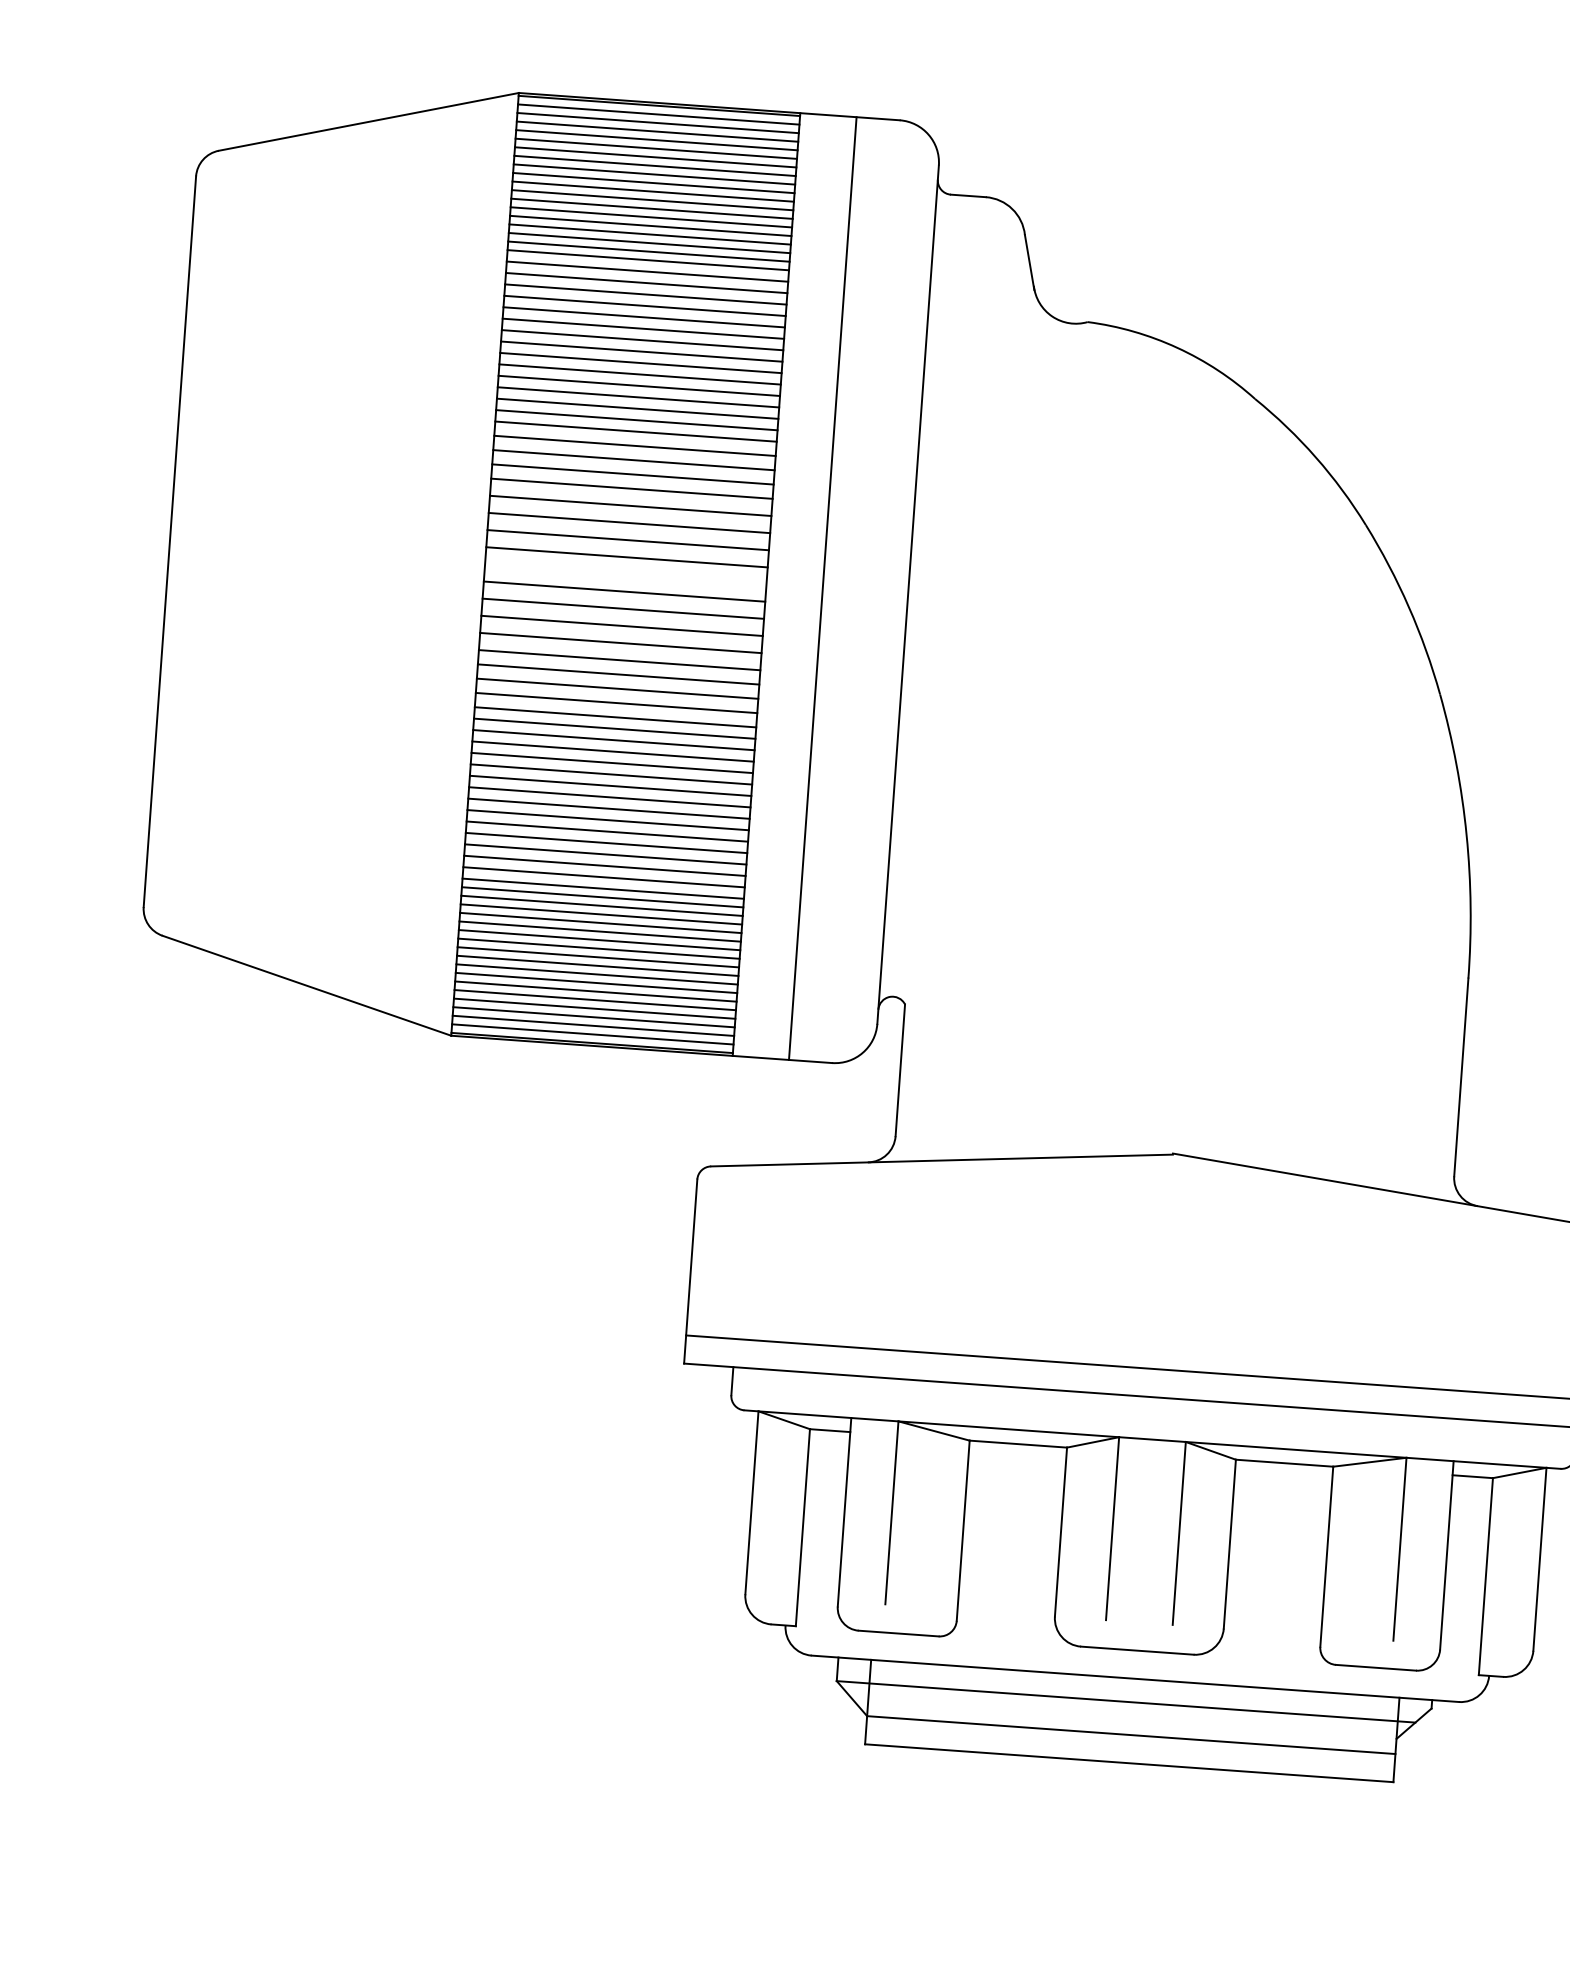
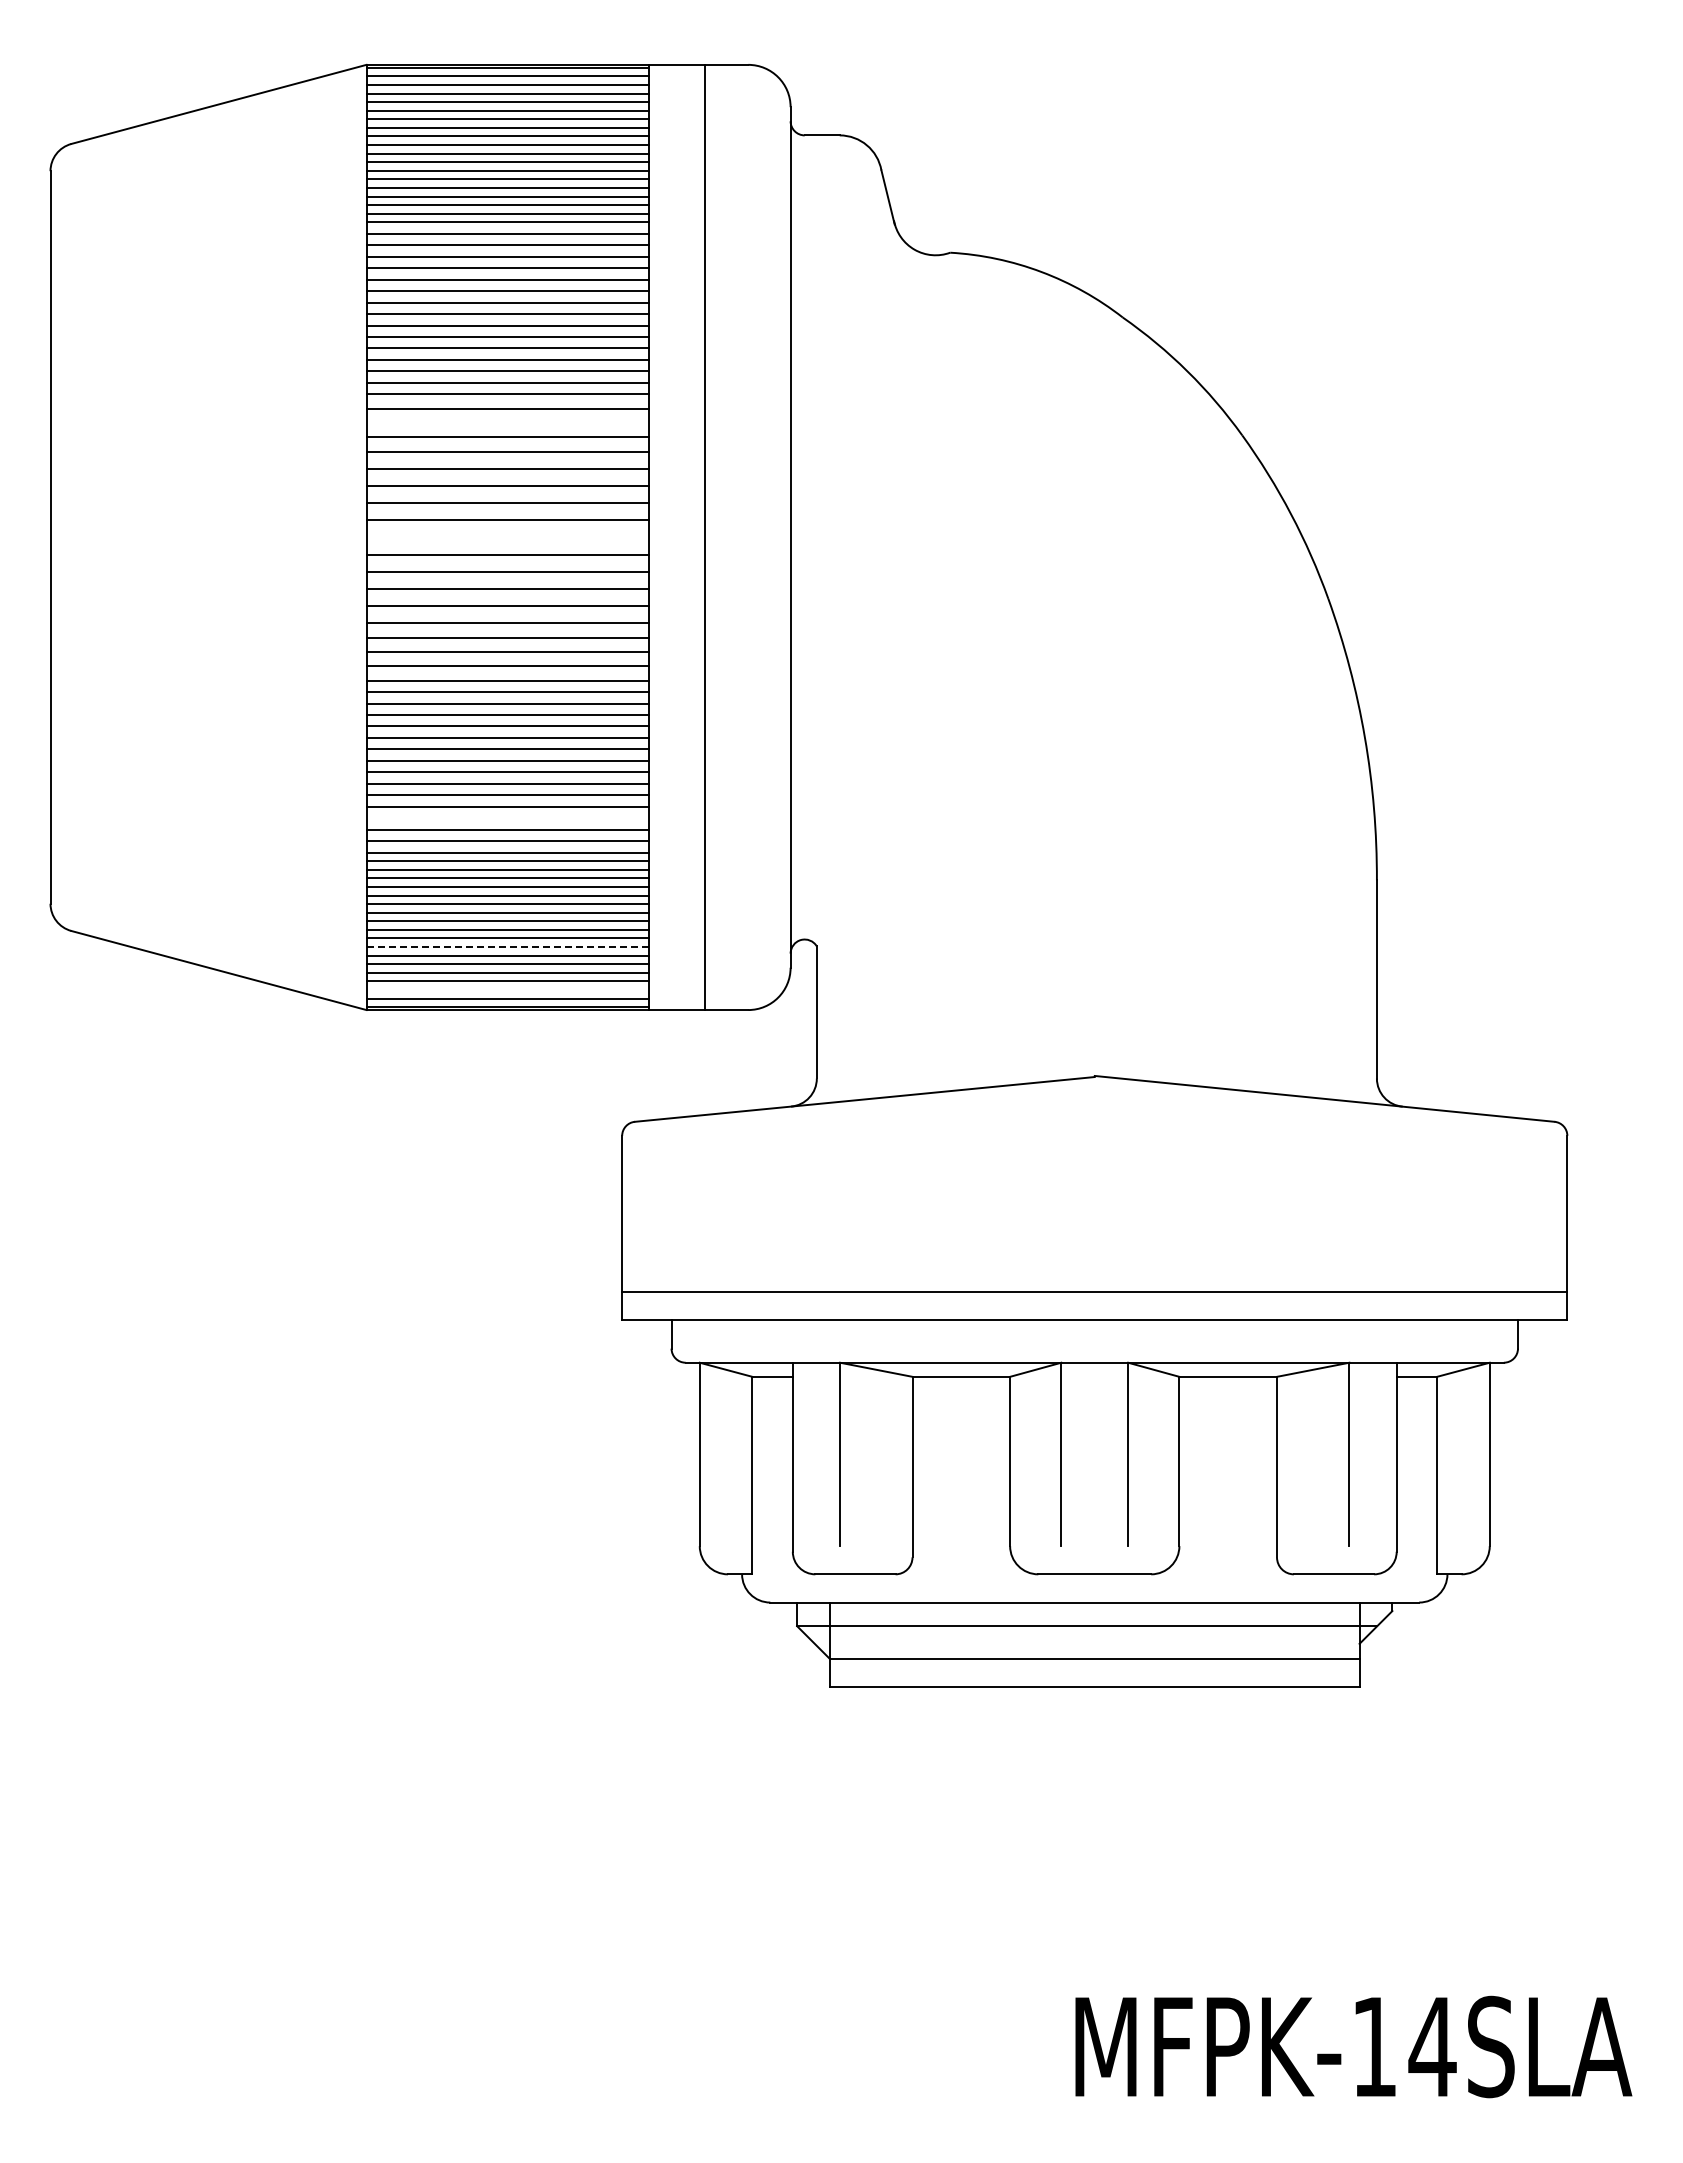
line: (633, 459) -> (507, 422), removed
line: (605, 854) -> (507, 818), removed
line: (597, 983) -> (508, 947), solid -> dashed
line: (593, 1026) -> (507, 990), removed

